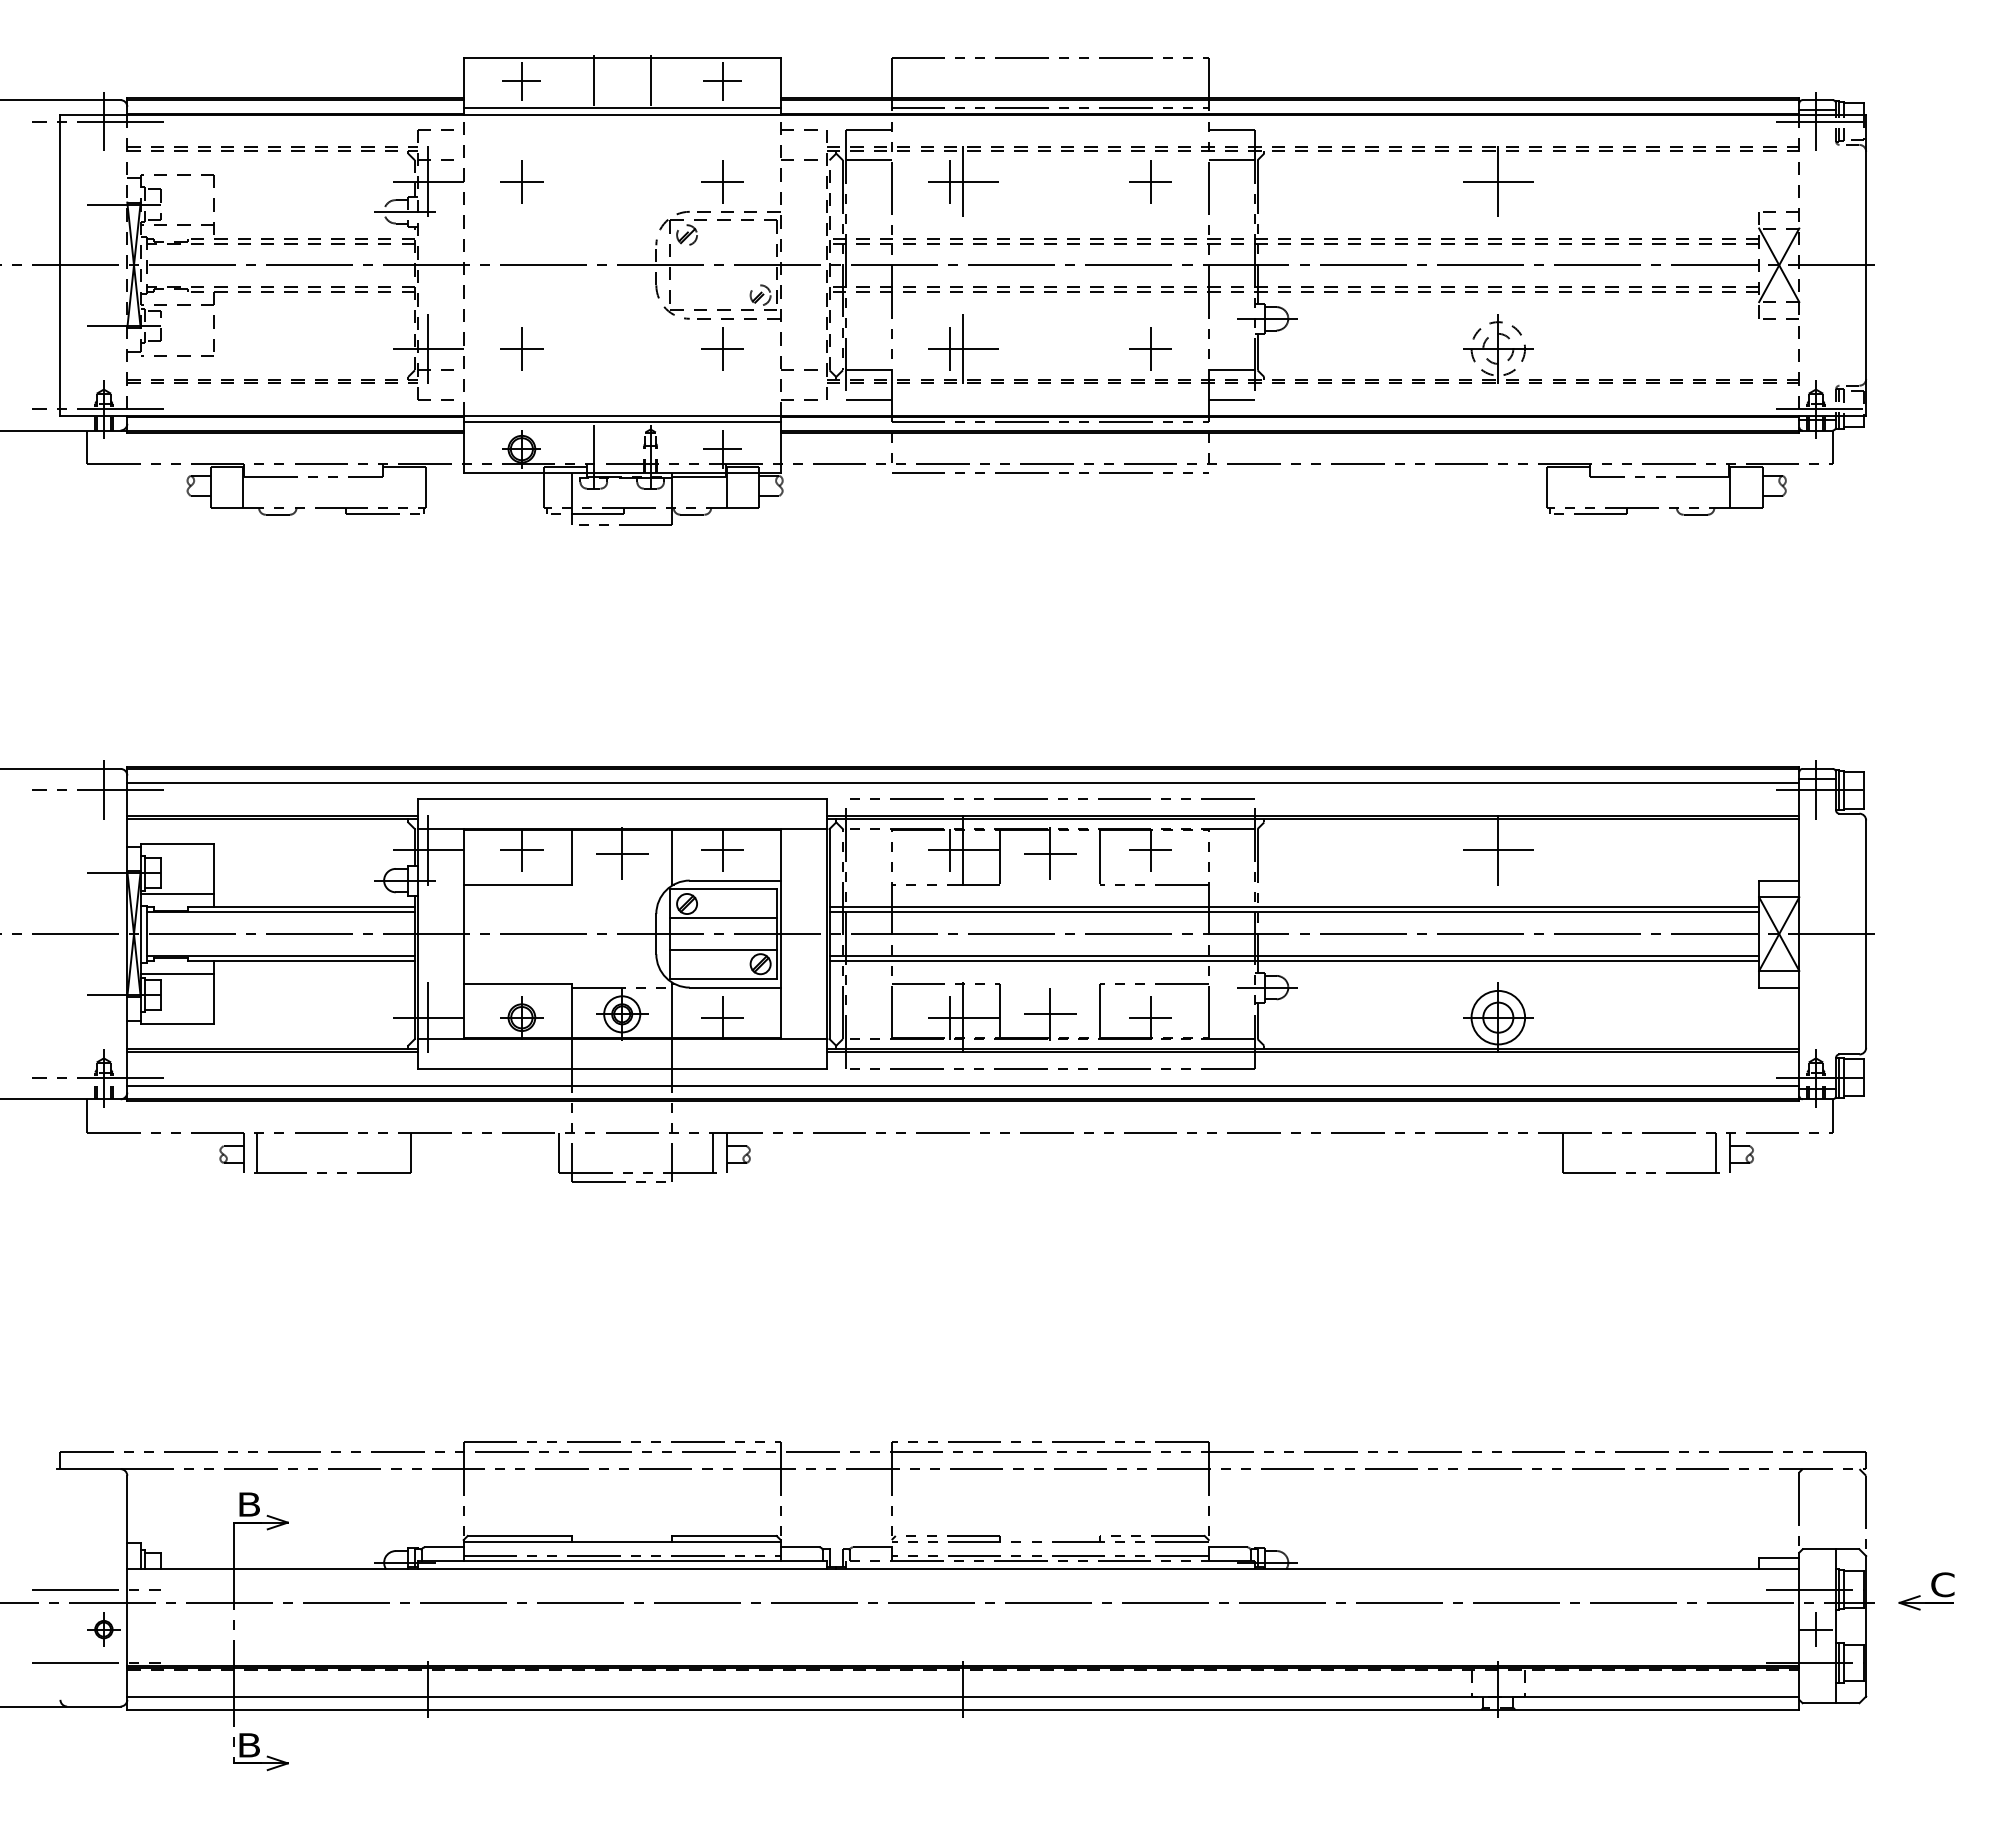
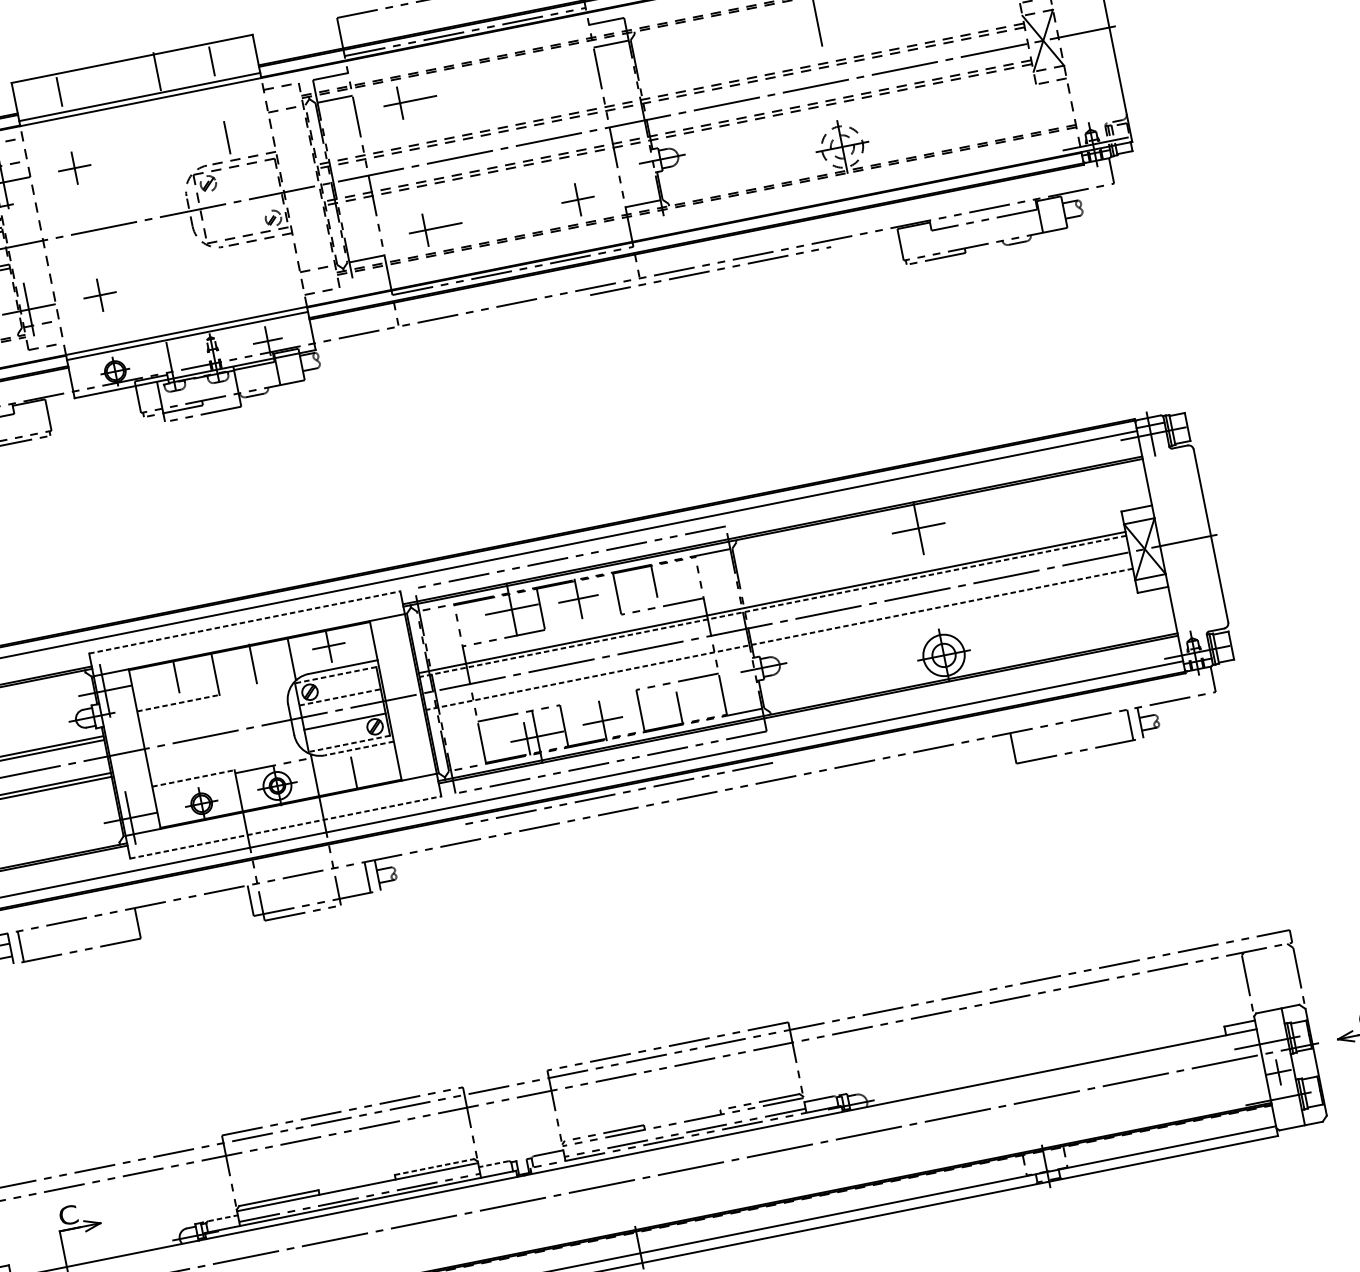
line: (593, 80) -> (113, 80), removed
line: (521, 81) -> (59, 92), removed
line: (722, 81) -> (211, 61), removed
line: (722, 181) -> (227, 137), removed
line: (963, 181) -> (410, 100), removed
part: (1150, 181) -> (552, 72), removed
line: (1498, 181) -> (817, 19), removed
part: (722, 348) -> (252, 264), removed
line: (963, 348) -> (435, 227), removed
line: (868, 400) -> (371, 281), removed
line: (1231, 400) -> (647, 226), removed
line: (1048, 472) -> (709, 271), moved
line: (622, 799) -> (245, 622), solid -> dashed
line: (521, 850) -> (176, 676), removed
line: (949, 850) -> (501, 611), removed
line: (1150, 850) -> (654, 581), removed
line: (621, 853) -> (252, 663), removed
line: (518, 884) -> (178, 703), solid -> dashed
line: (723, 888) -> (335, 674), solid -> dashed
line: (1294, 912) -> (773, 606), solid -> dashed
line: (723, 918) -> (339, 697), solid -> dashed
line: (1294, 955) -> (779, 639), solid -> dashed
line: (1294, 960) -> (780, 642), removed
line: (723, 979) -> (349, 744), solid -> dashed
line: (518, 983) -> (193, 778), solid -> dashed
line: (734, 987) -> (358, 748), solid -> dashed
line: (722, 1017) -> (354, 773), removed
line: (1150, 1017) -> (679, 708), removed
line: (622, 1068) -> (285, 827), solid -> dashed
line: (1047, 1109) -> (615, 793), added
text: (249, 1504) -> (68, 1215), B -> C
line: (725, 1536) -> (435, 1167), solid -> dashed
line: (444, 1547) -> (223, 1218), solid -> dashed
line: (799, 1547) -> (493, 1164), solid -> dashed

